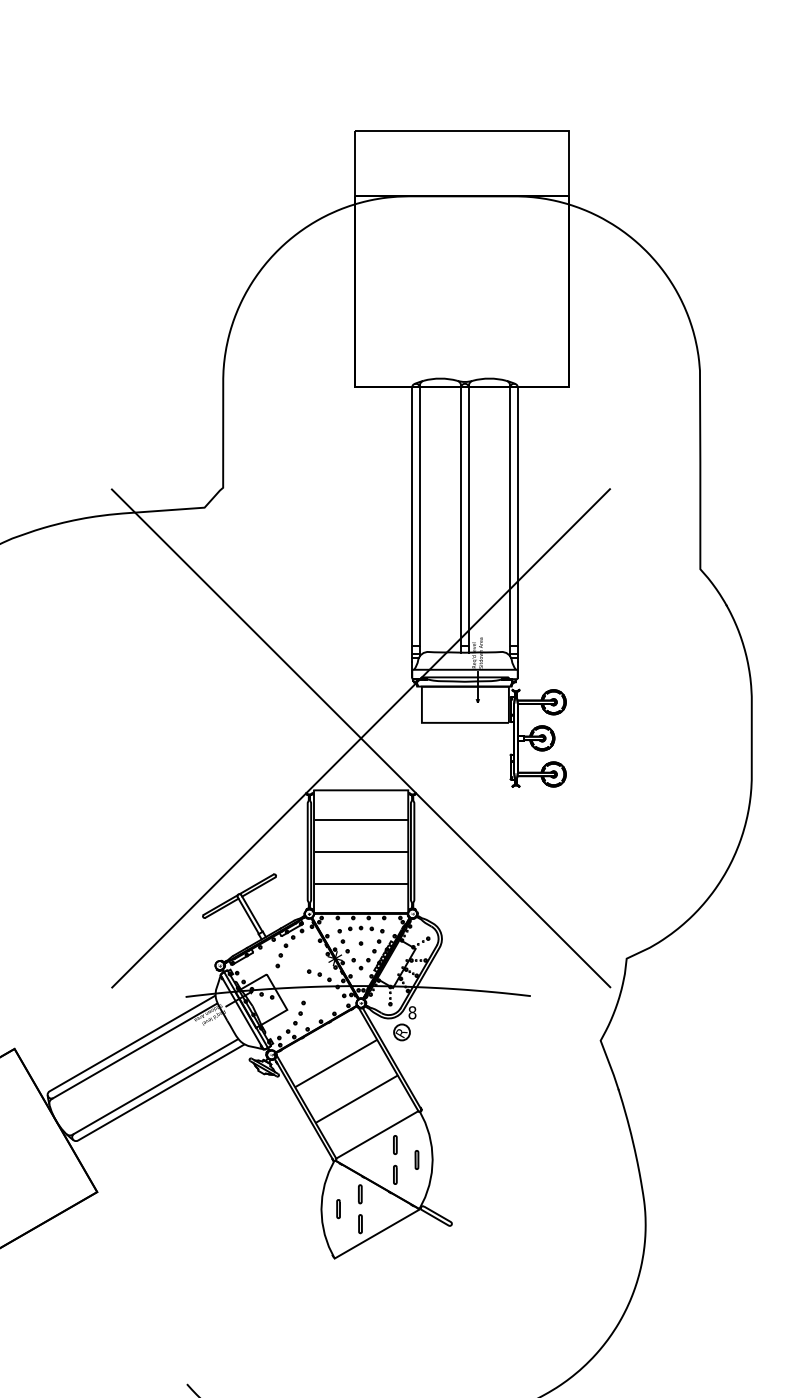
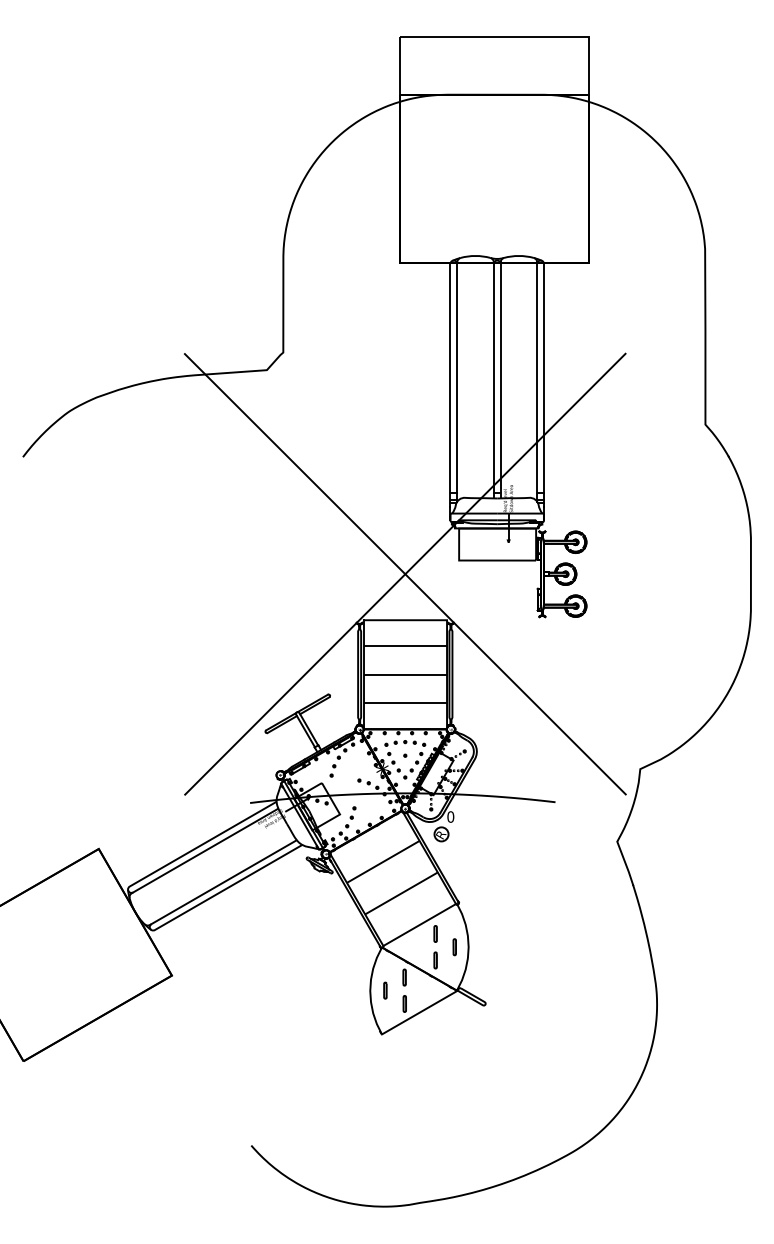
text: (412, 1012) -> (450, 816), 8 -> 0

